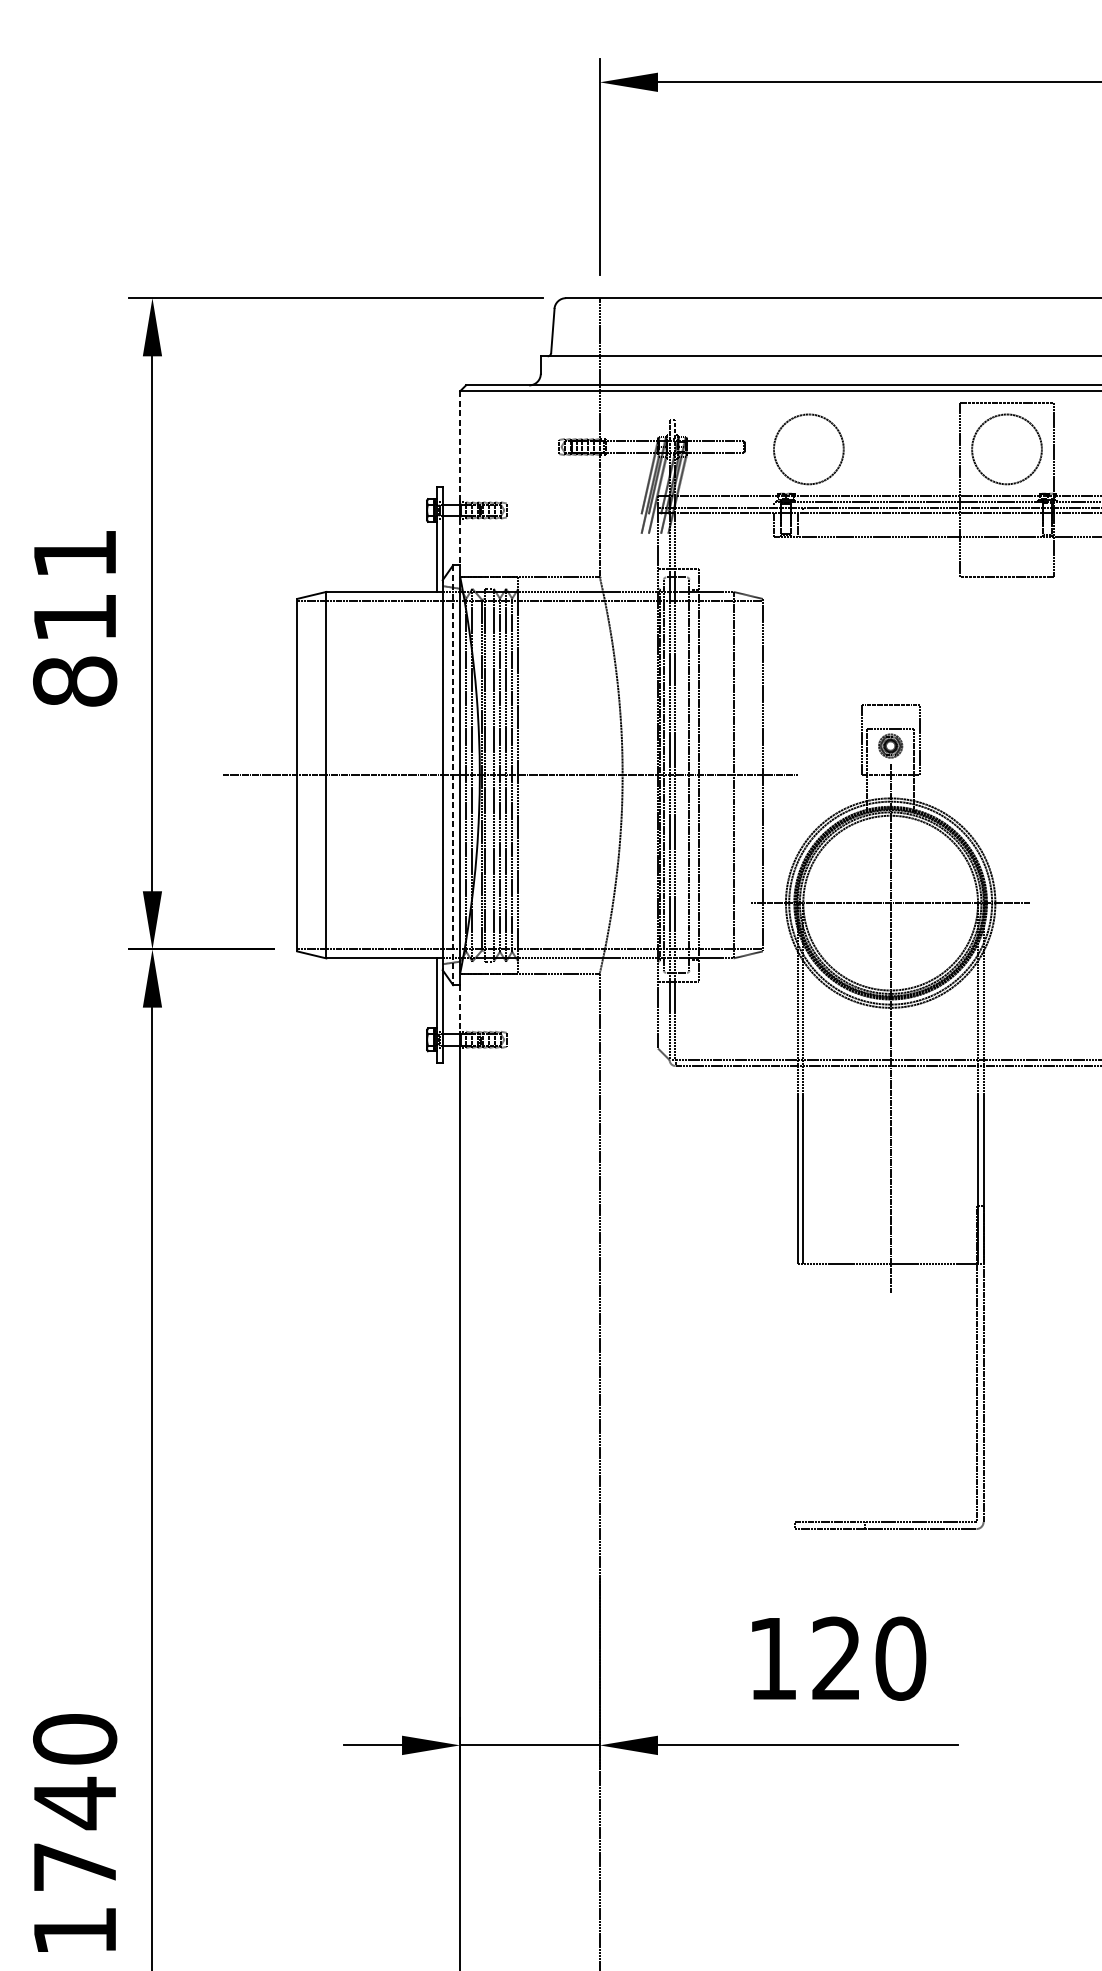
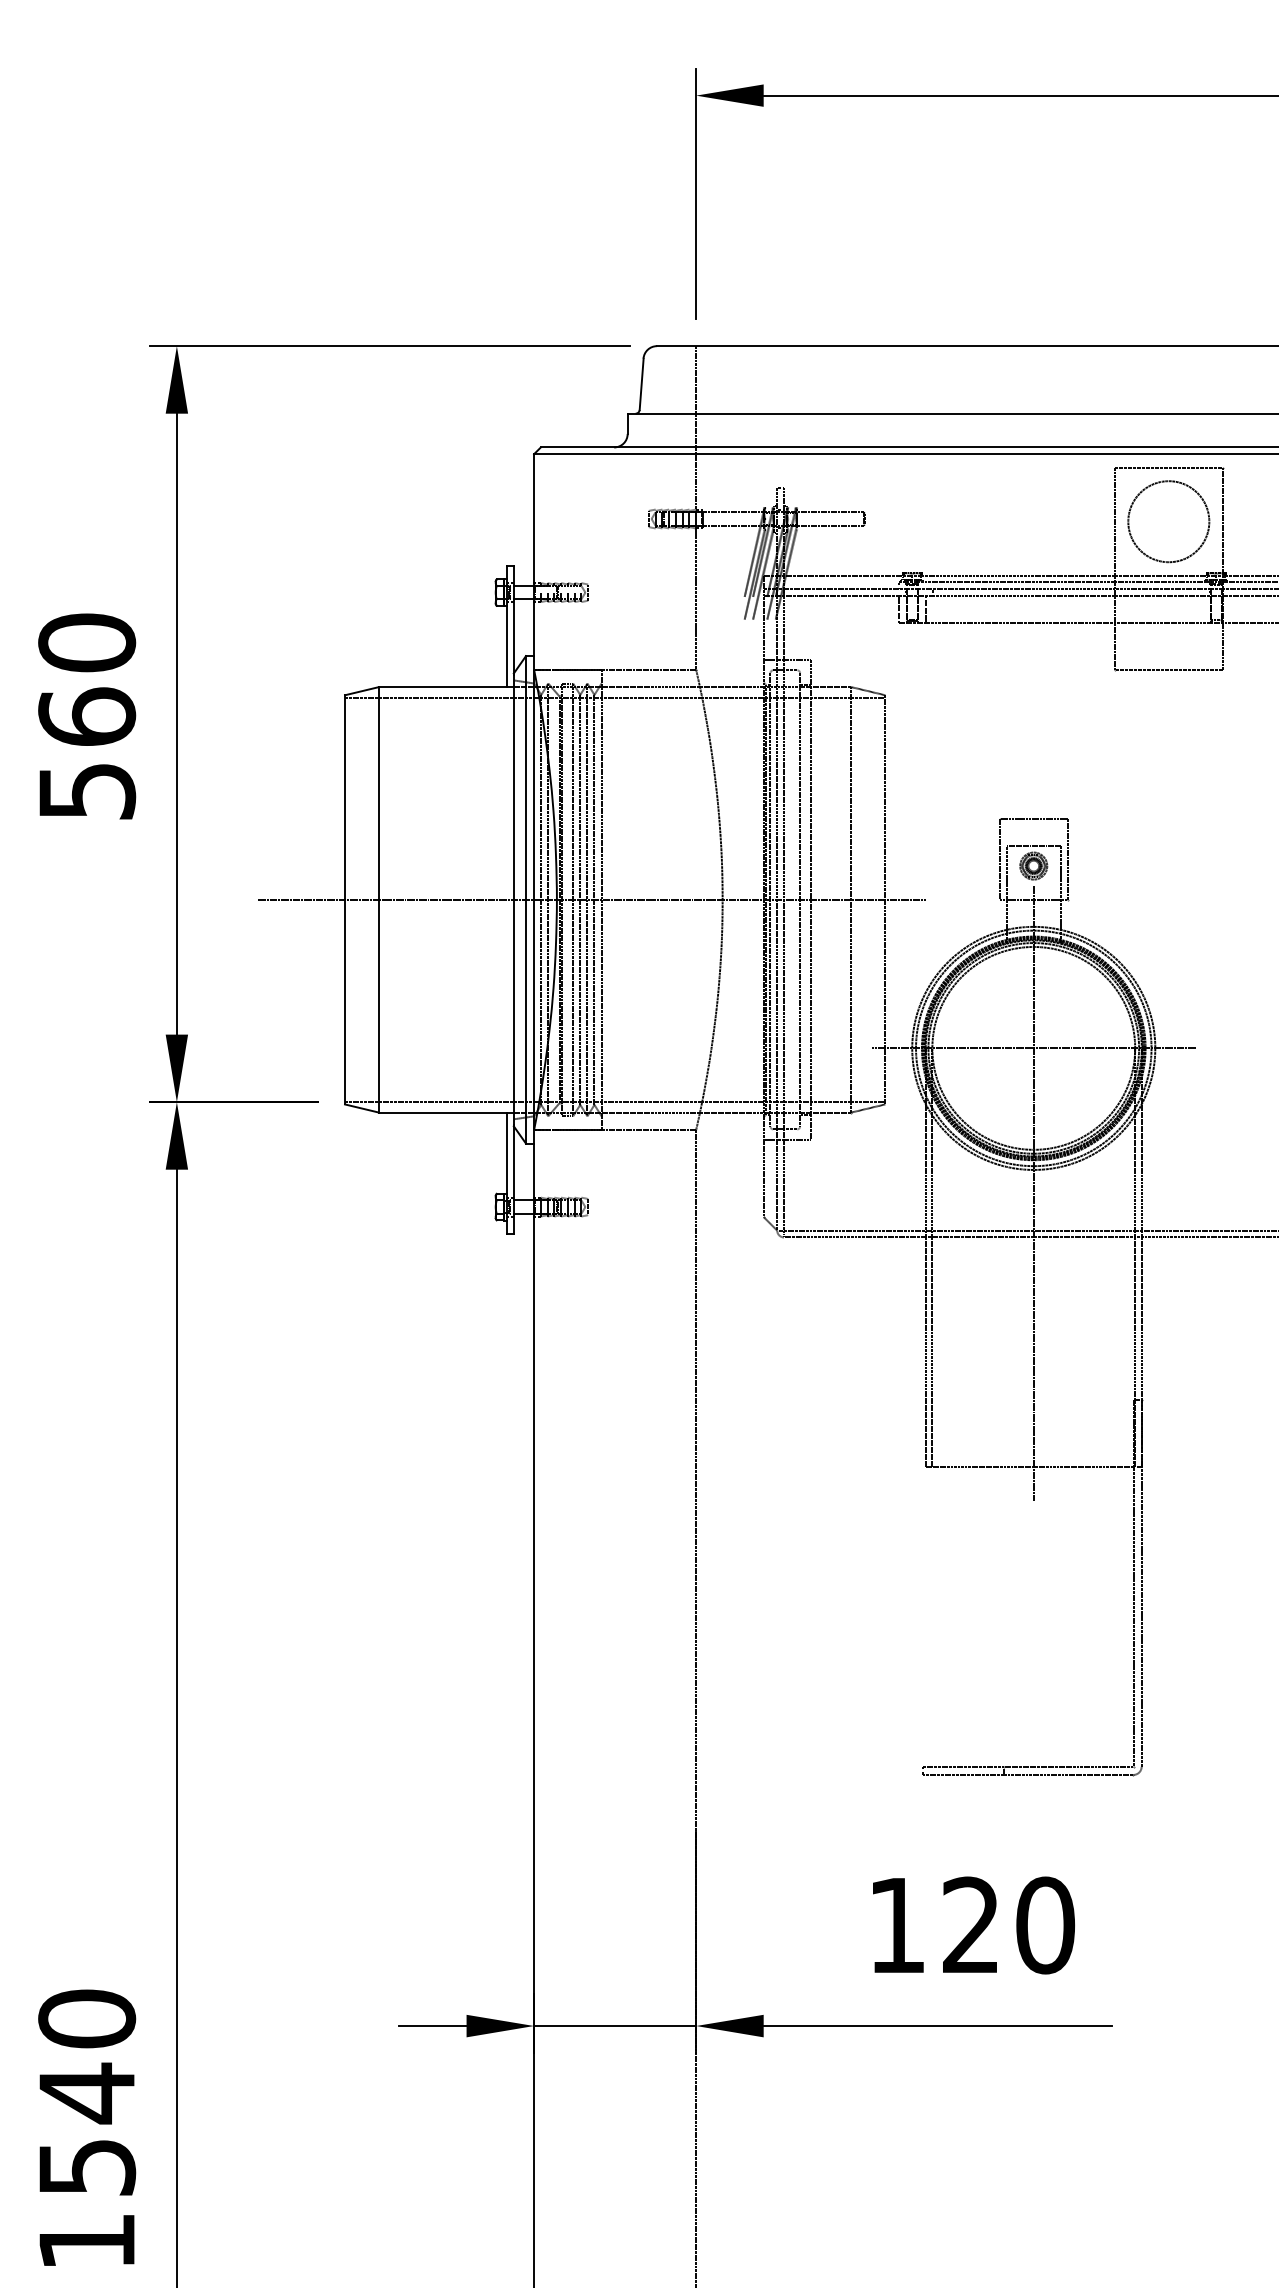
line: (460, 447) -> (534, 519), dashed -> solid
circle: (808, 449) -> (938, 521), removed
line: (460, 542) -> (534, 629), dashed -> solid
text: (75, 617) -> (87, 716), 811 -> 560
line: (452, 774) -> (525, 899), dashed -> solid
line: (460, 1009) -> (534, 1171), dashed -> solid
text: (75, 1867) -> (87, 2167), 1740 -> 1540

